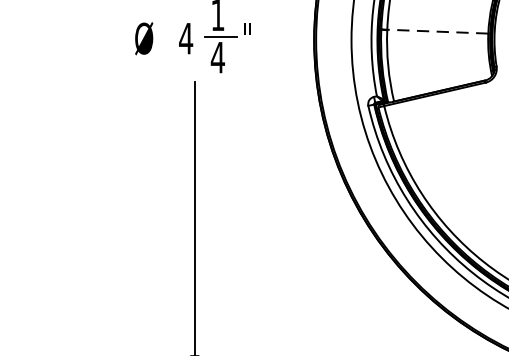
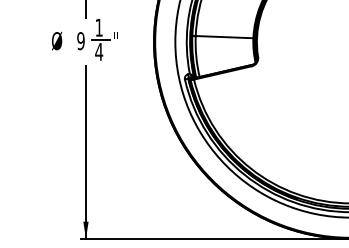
line: (437, 32) -> (224, 37), dashed -> solid
text: (185, 39) -> (80, 41), 4 -> 9

